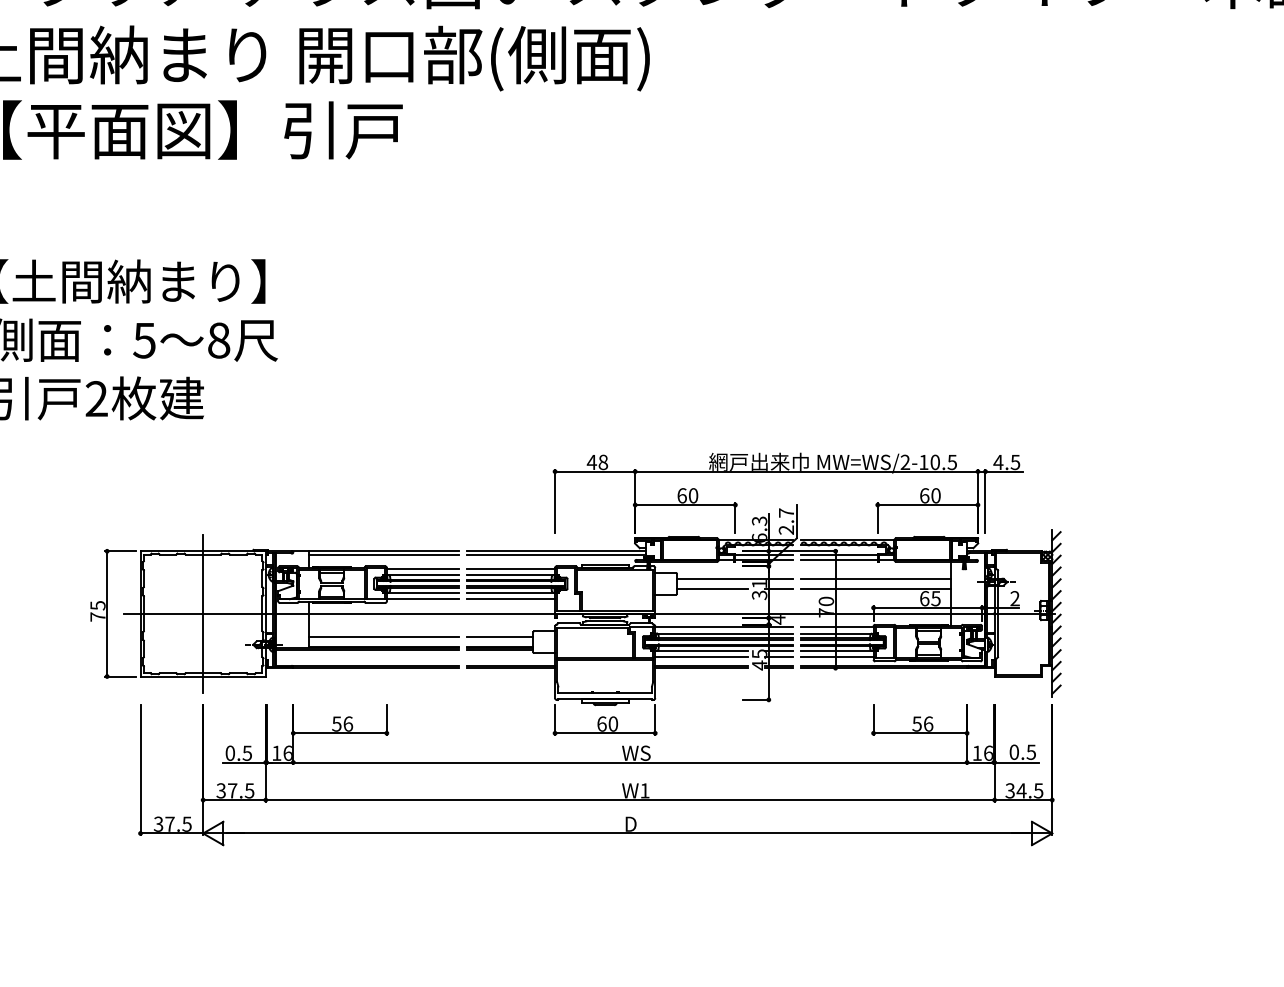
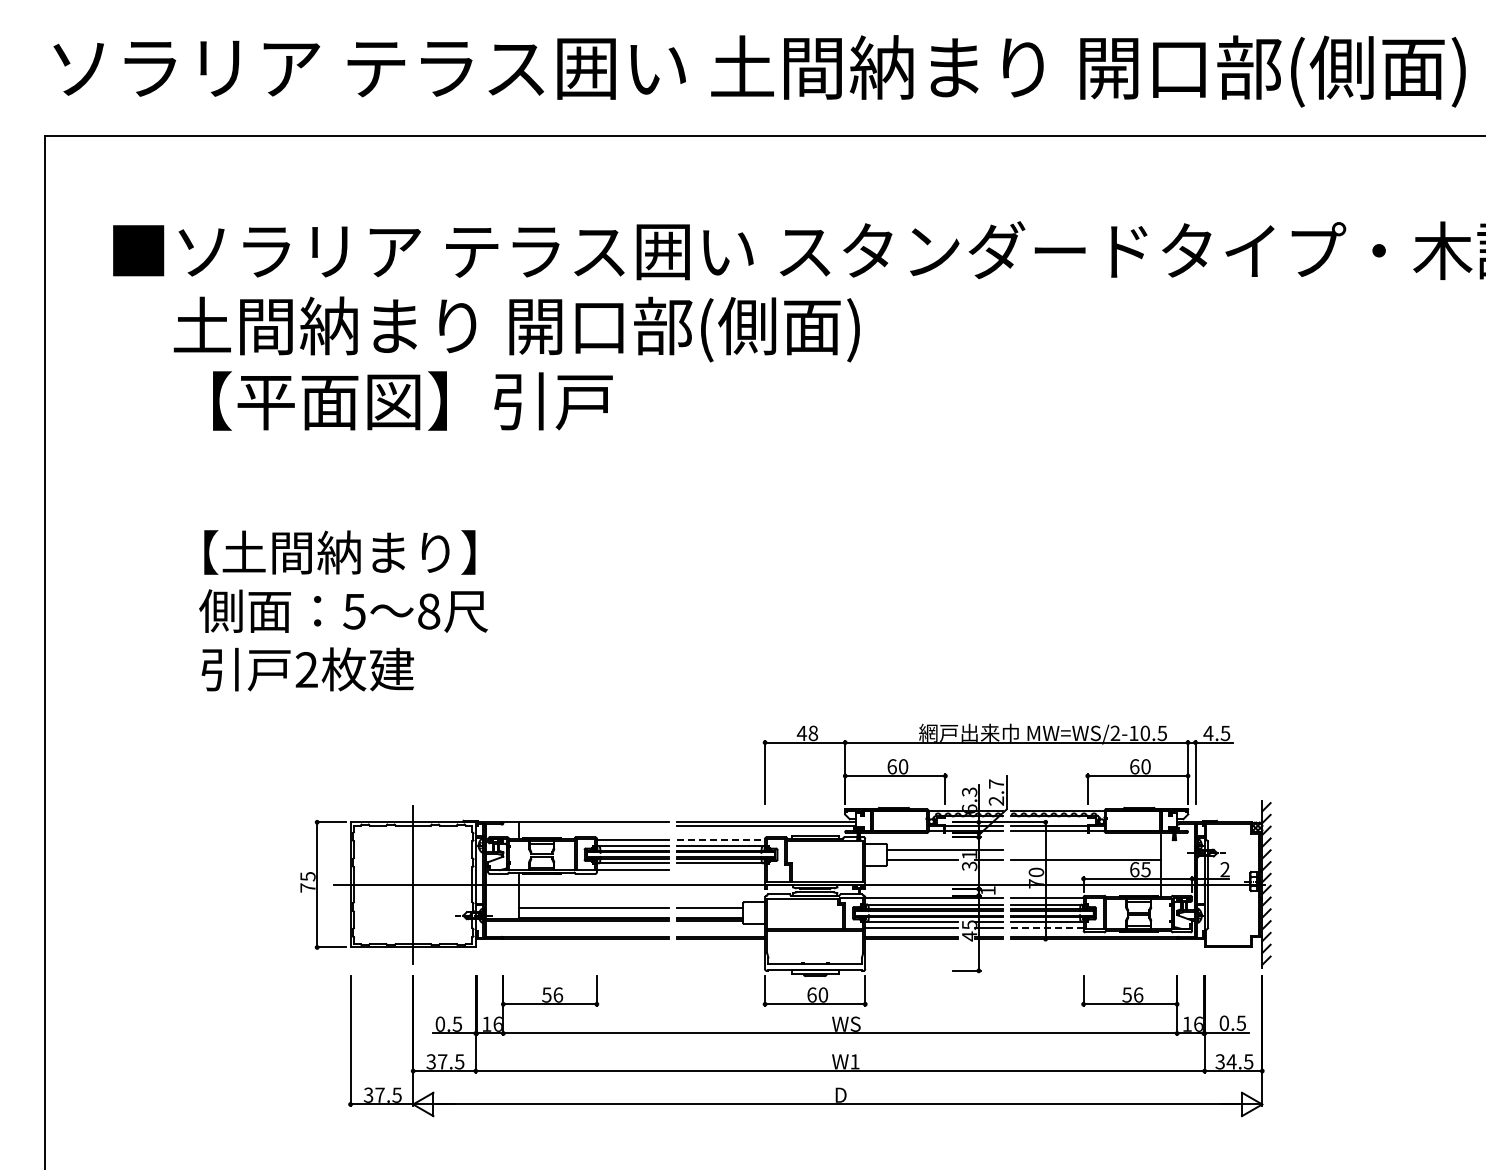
line: (384, 554) -> (594, 825), removed
line: (511, 568) -> (721, 839), solid -> dashed
line: (876, 578) -> (1086, 849), removed
line: (511, 598) -> (721, 869), removed
text: (777, 619) -> (987, 890), 4 -> 1
line: (837, 657) -> (1047, 928), solid -> dashed

